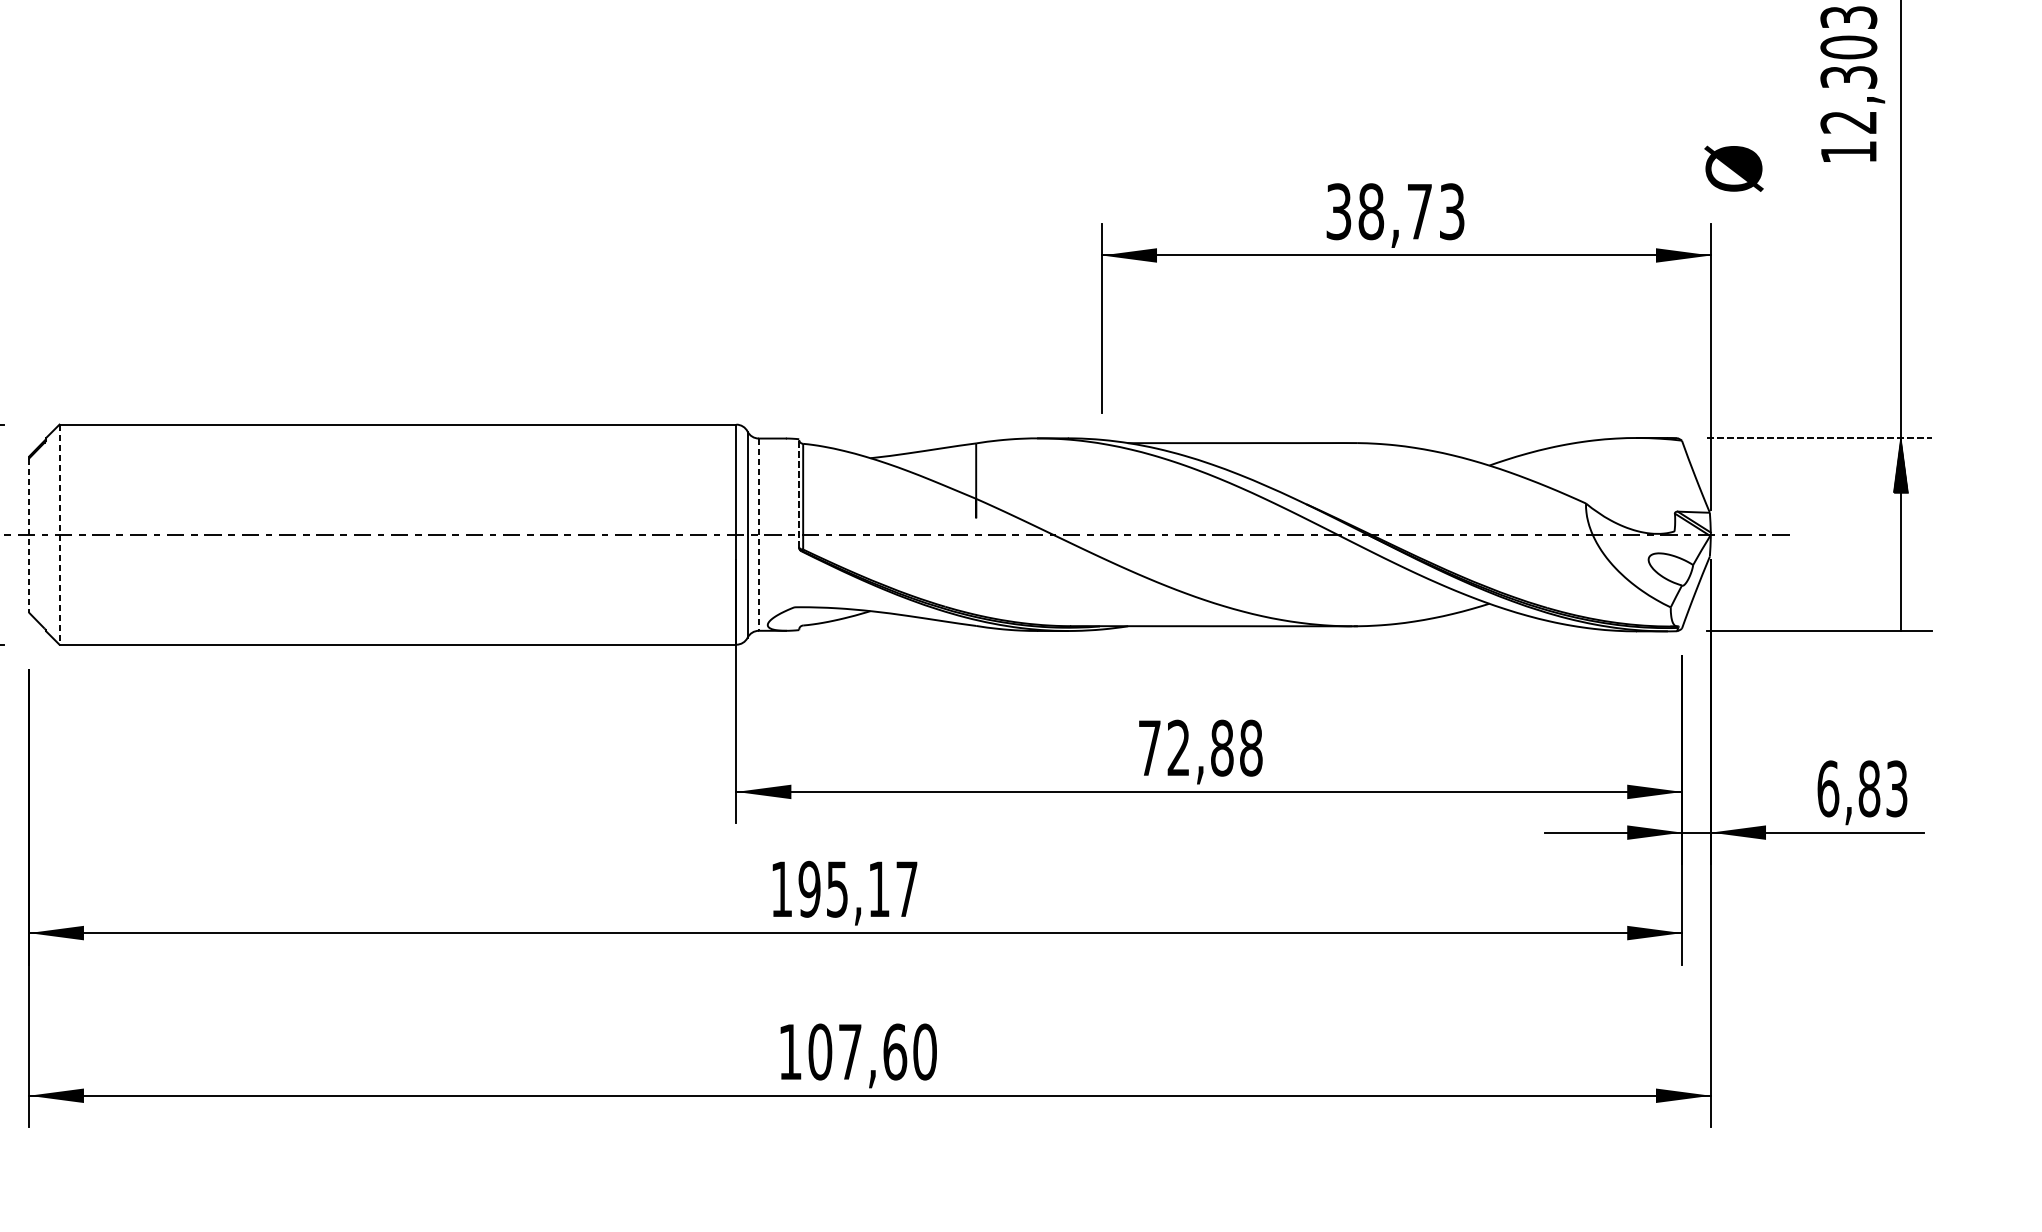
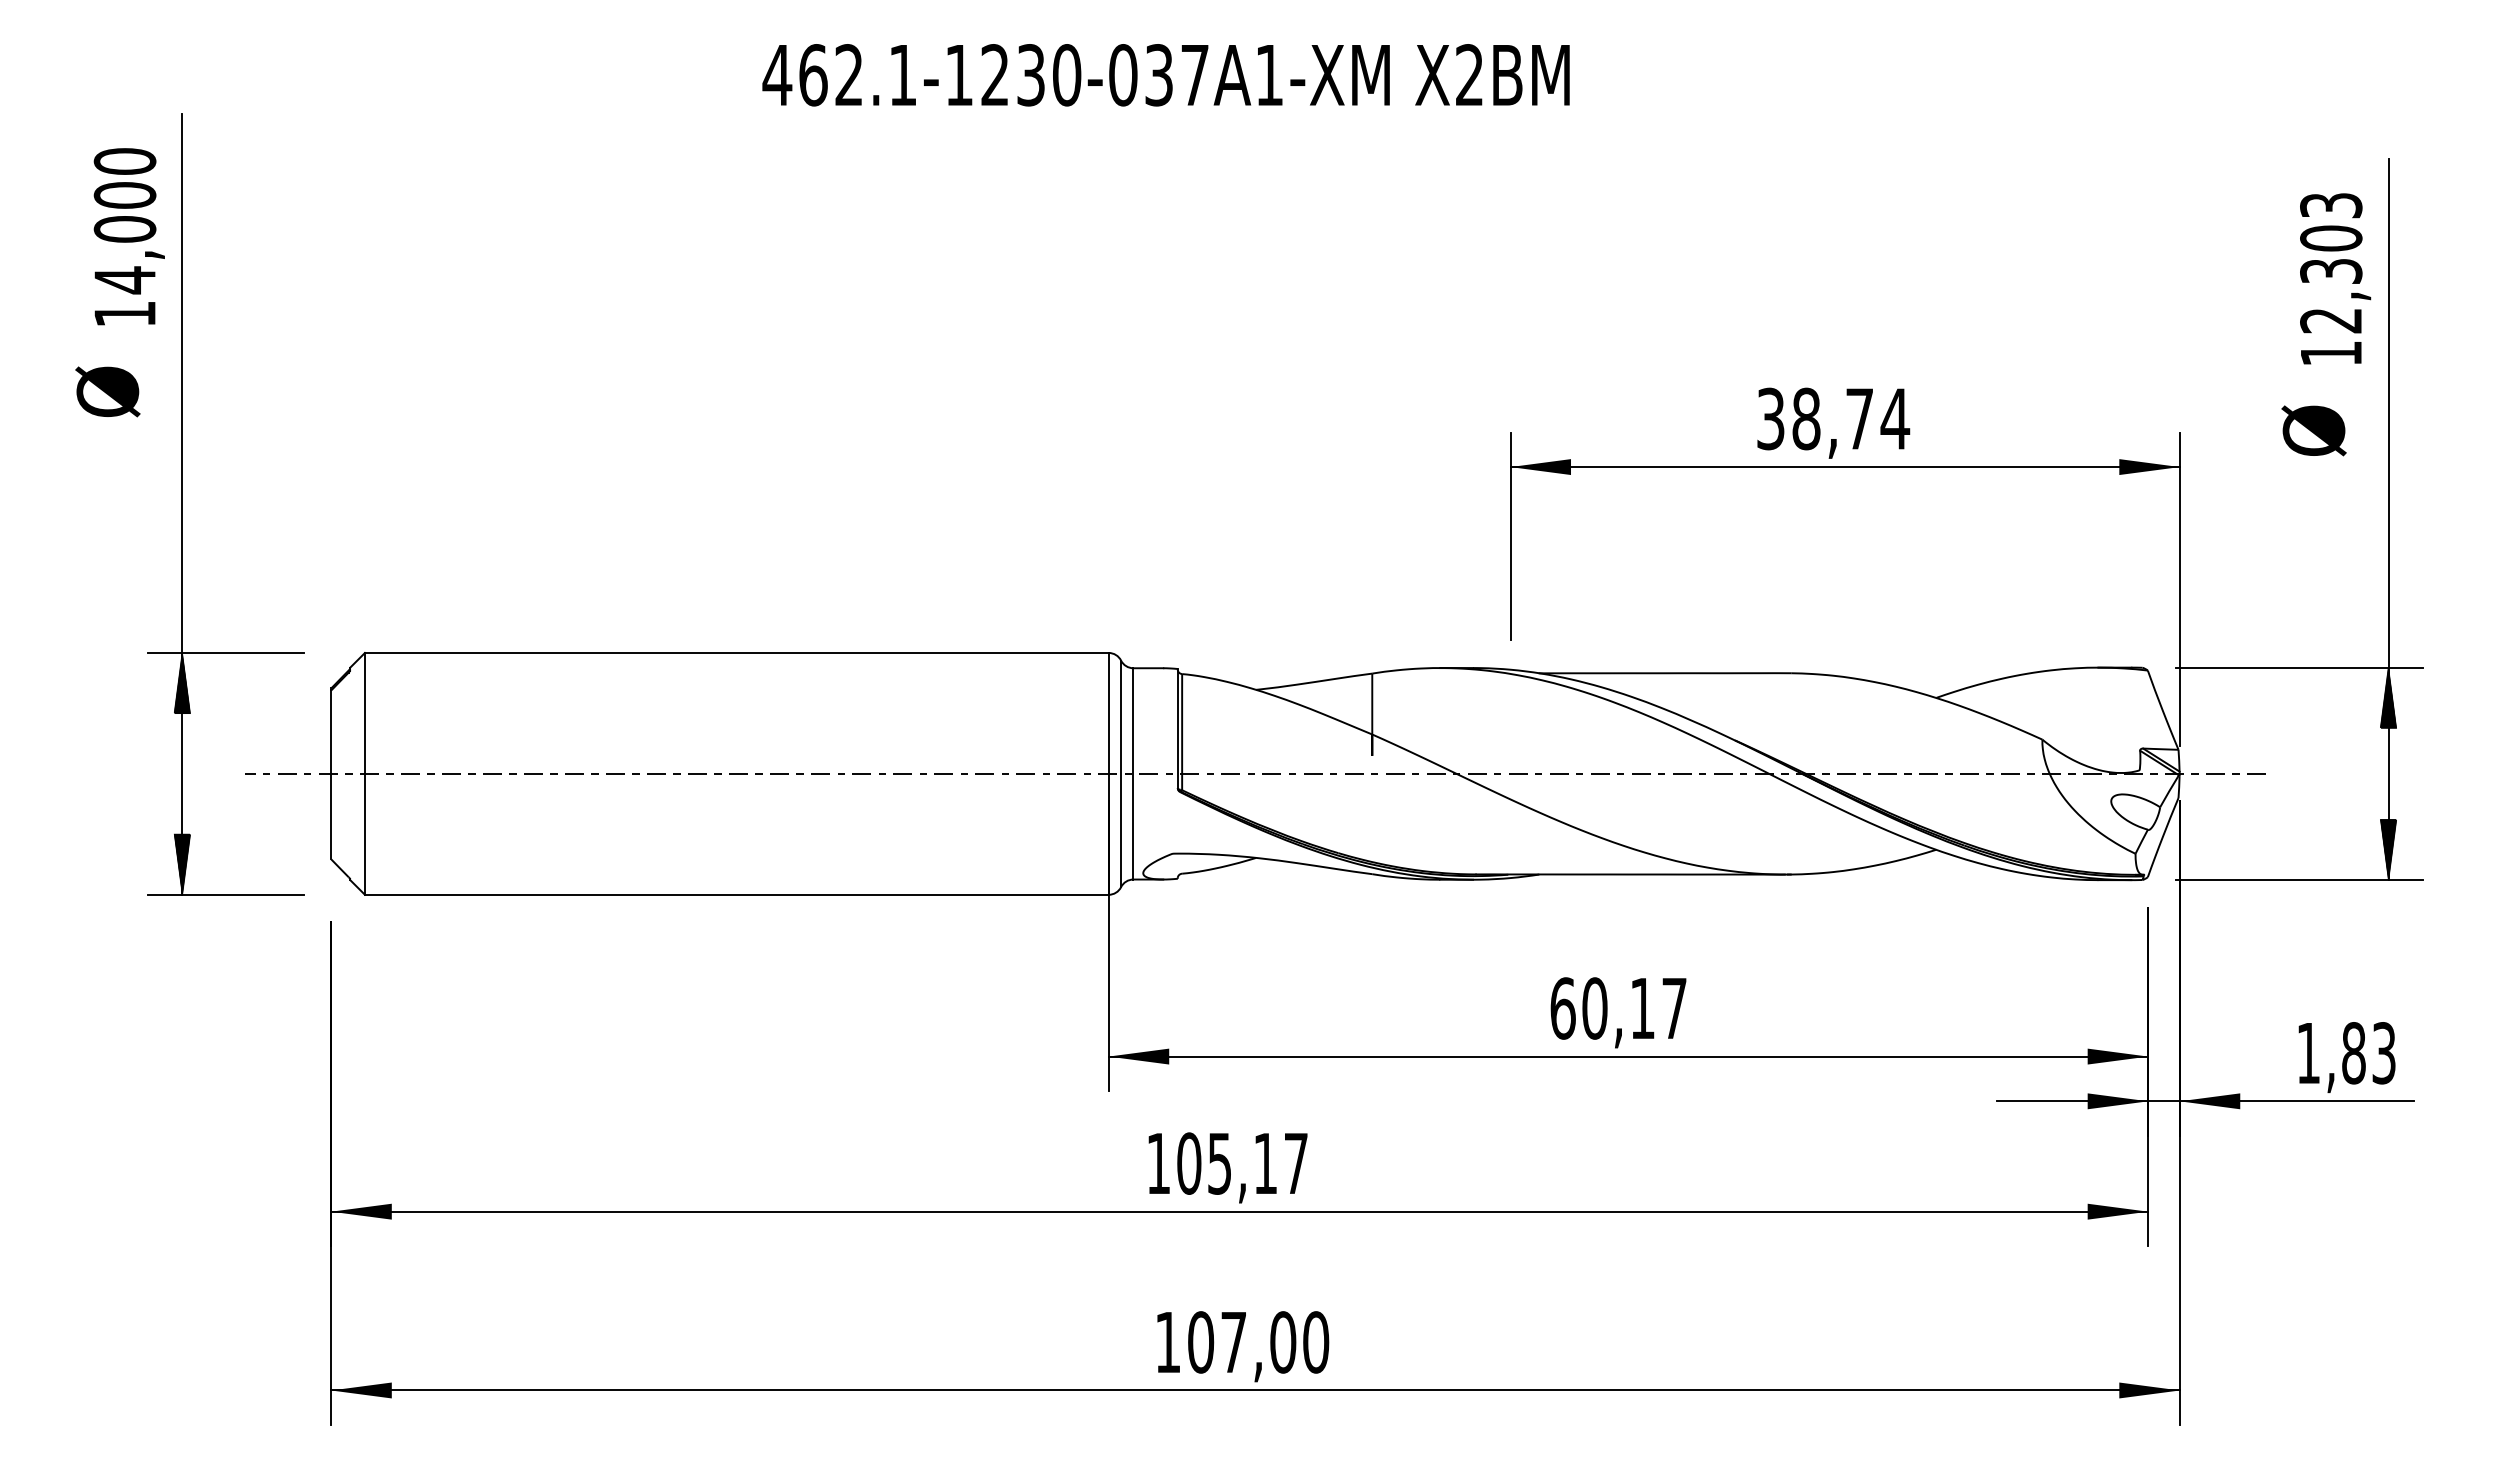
text: (1733, 168) -> (2313, 430), moved
text: (1452, 211) -> (1895, 418), 38,73 -> 38,74
line: (1819, 437) -> (2299, 667), dashed -> solid
line: (798, 493) -> (1177, 728), dashed -> solid
line: (59, 534) -> (364, 773), dashed -> solid
line: (758, 534) -> (1133, 773), dashed -> solid
line: (29, 535) -> (331, 774), dashed -> solid
hatch: (1900, 603) -> (2388, 849), added
text: (1200, 748) -> (1618, 1008), 72,88 -> 60,17
text: (1828, 789) -> (2308, 1053), 6,83 -> 1,83
text: (809, 889) -> (1189, 1163), 195,17 -> 105,17
text: (895, 1052) -> (1283, 1342), 107,60 -> 107,00

